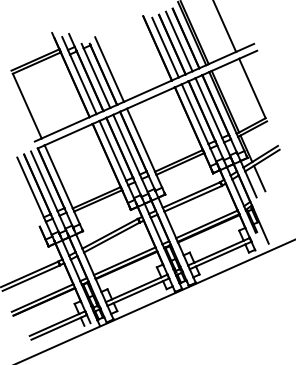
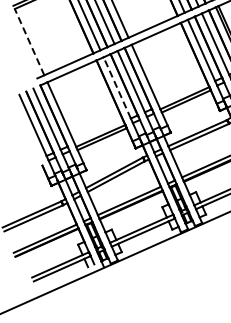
line: (27, 105) -> (29, 41), solid -> dashed
line: (112, 150) -> (116, 87), solid -> dashed

